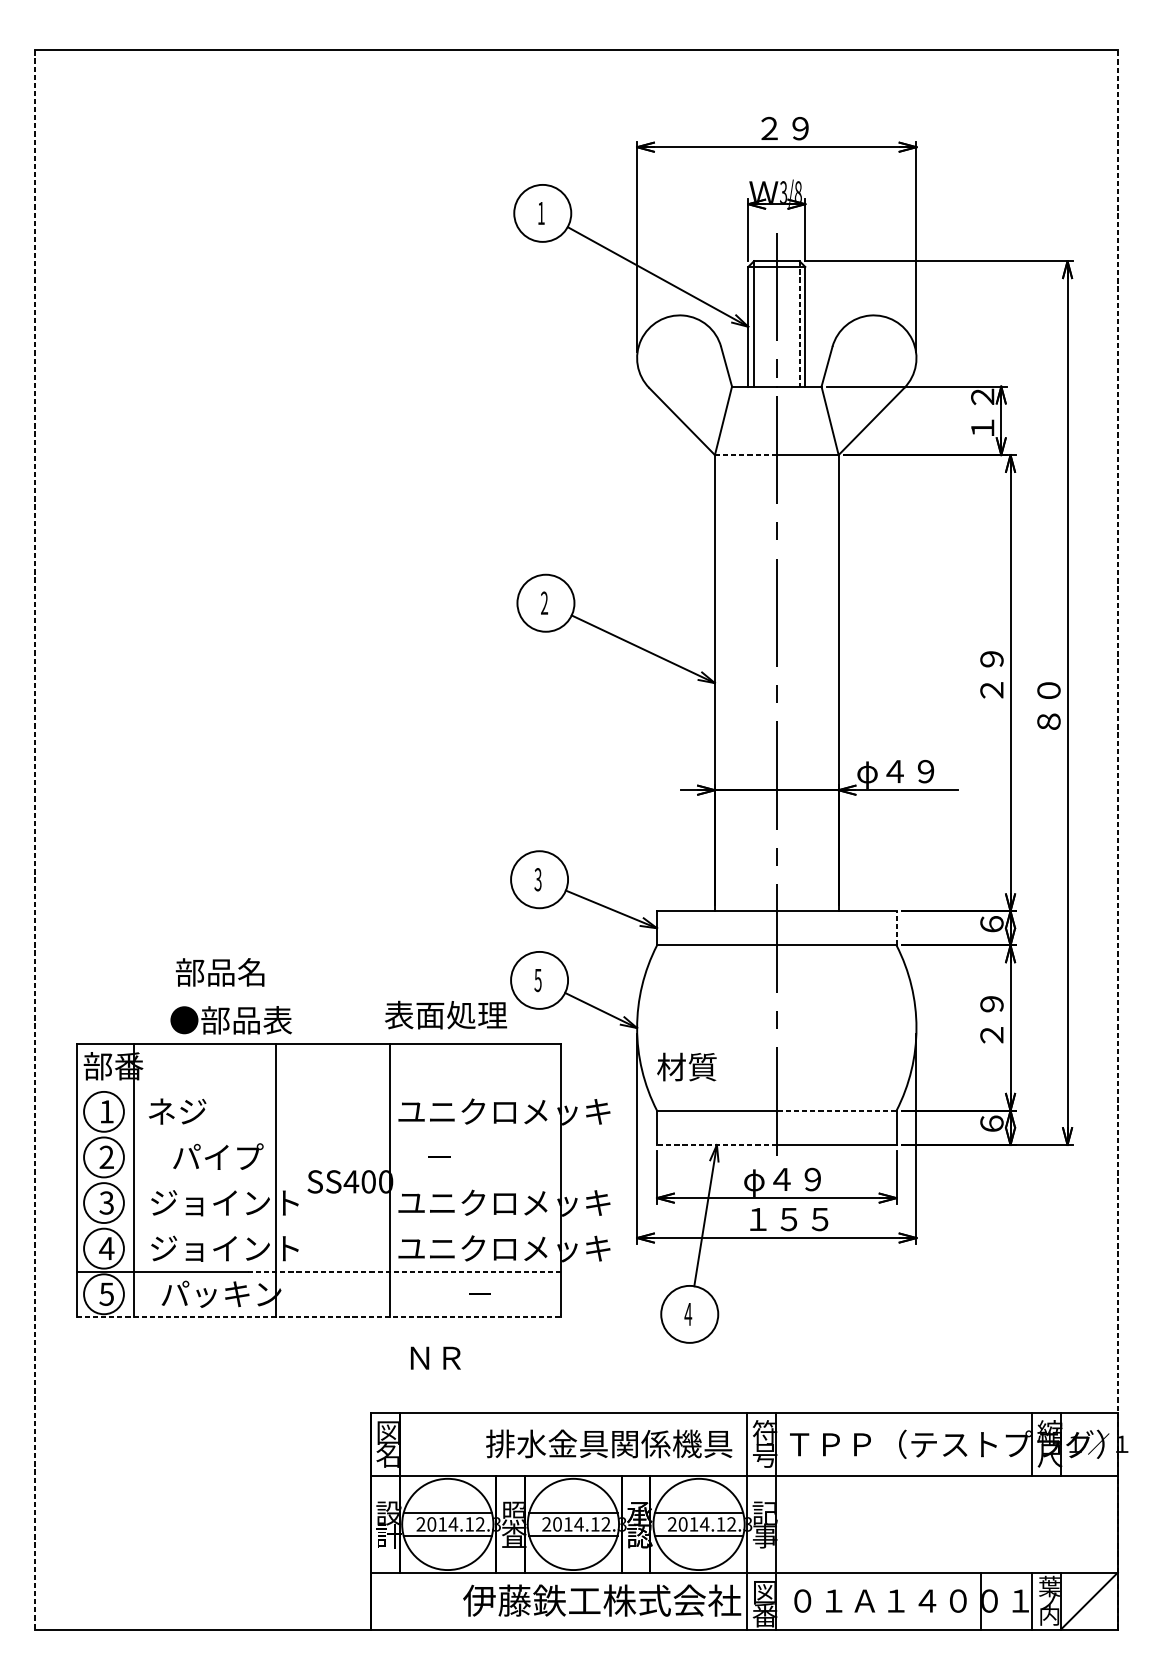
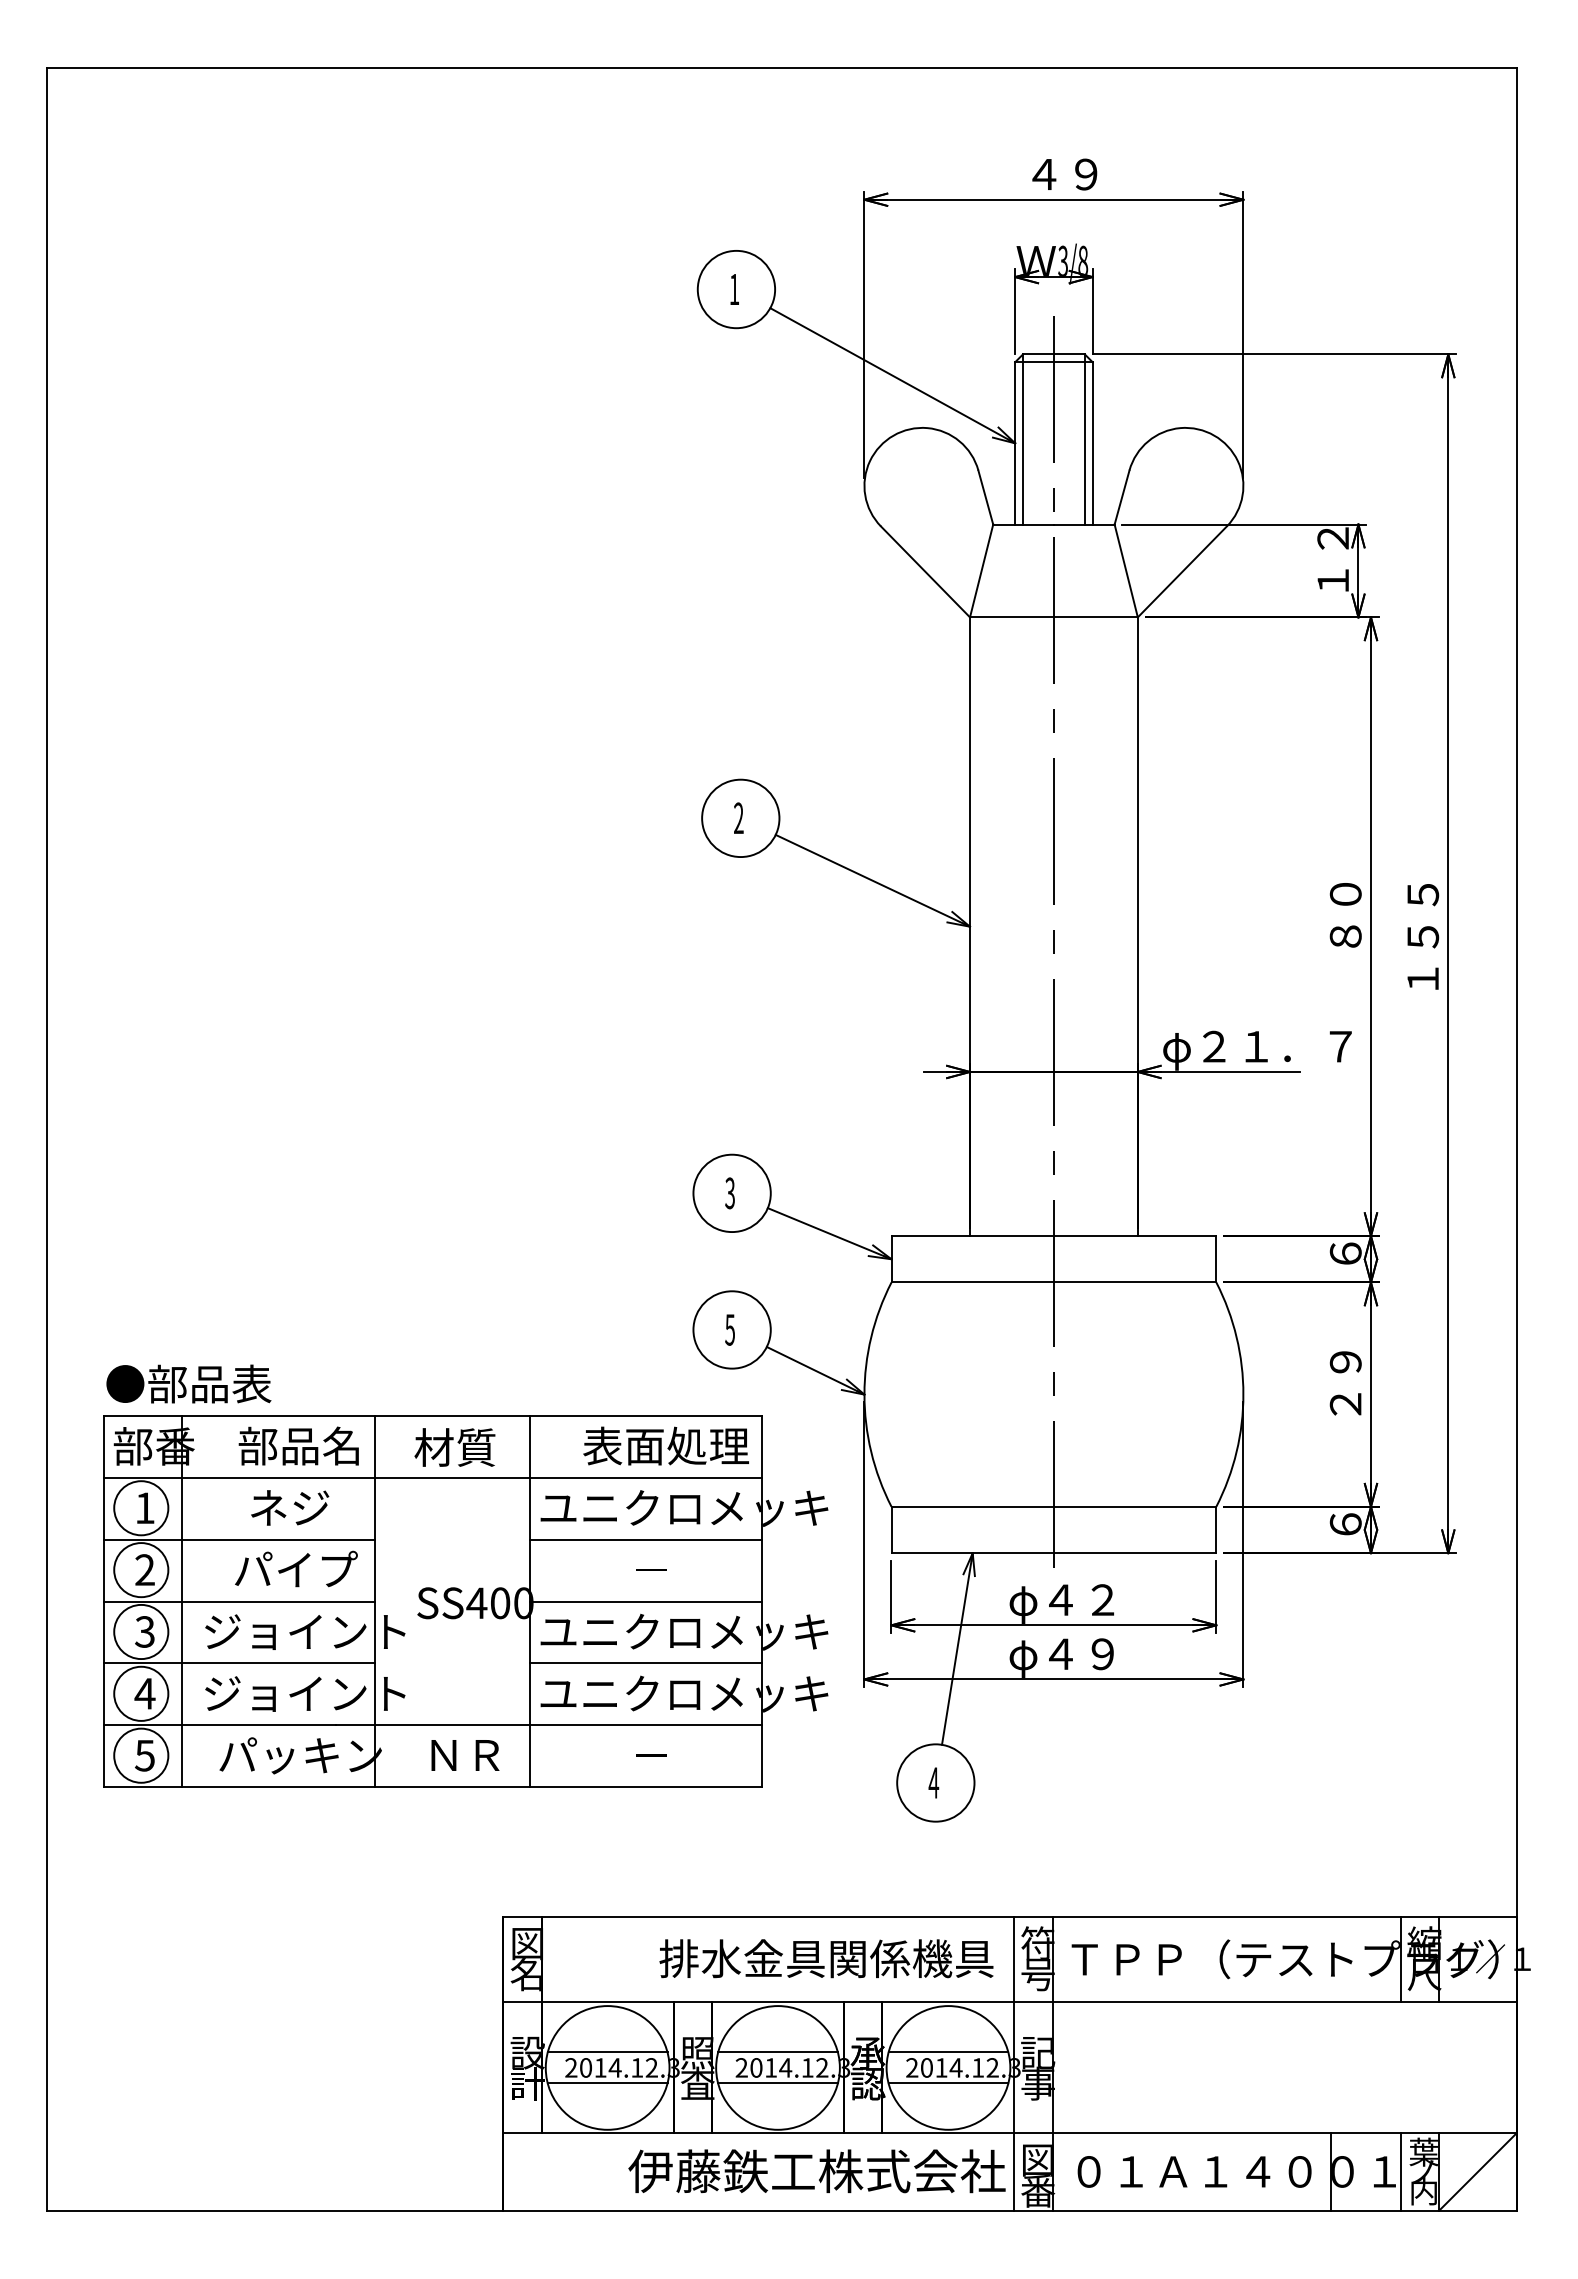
text: (769, 127) -> (1044, 173), ２９ -> ４９
line: (799, 324) -> (1084, 440), dashed -> solid
line: (745, 455) -> (1011, 617), dashed -> solid
text: (991, 674) -> (1345, 915), ２９ -> ８０
text: (1049, 691) -> (1423, 937), ８０ -> １５５
text: (940, 771) -> (1276, 1046), φ４９ -> φ２１．７
line: (34, 840) -> (47, 1139), dashed -> solid
line: (1117, 840) -> (1516, 1139), dashed -> solid
line: (896, 927) -> (1216, 1258), dashed -> solid
text: (219, 971) -> (298, 1445), moved
text: (445, 1014) -> (665, 1445), moved
text: (230, 1019) -> (188, 1383), moved
text: (686, 1067) -> (454, 1447), moved
line: (318, 1089) -> (432, 1477), added
line: (836, 1110) -> (1134, 1506), dashed -> solid
text: (177, 1111) -> (290, 1507), moved
line: (176, 1134) -> (239, 1539), added
line: (475, 1134) -> (645, 1539), added
line: (716, 1145) -> (972, 1553), dashed -> solid
text: (439, 1156) -> (651, 1569), moved
text: (812, 1179) -> (1102, 1600), φ４９ -> φ４２
line: (176, 1180) -> (239, 1601), added
line: (475, 1180) -> (645, 1601), added
text: (786, 1221) -> (1066, 1657), １５５ -> φ４９
line: (176, 1226) -> (239, 1663), added
line: (475, 1226) -> (645, 1663), added
line: (404, 1271) -> (549, 1725), dashed -> solid
line: (319, 1317) -> (433, 1787), dashed -> solid
text: (435, 1358) -> (465, 1755), moved

